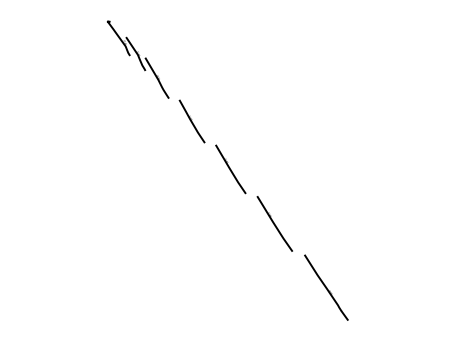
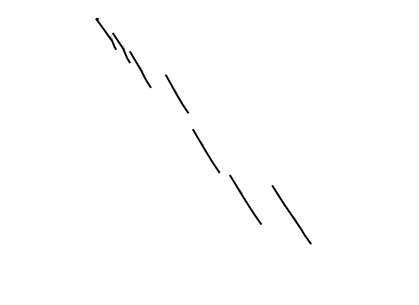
line: (191, 121) -> (176, 93), moved
line: (326, 287) -> (291, 214), moved

